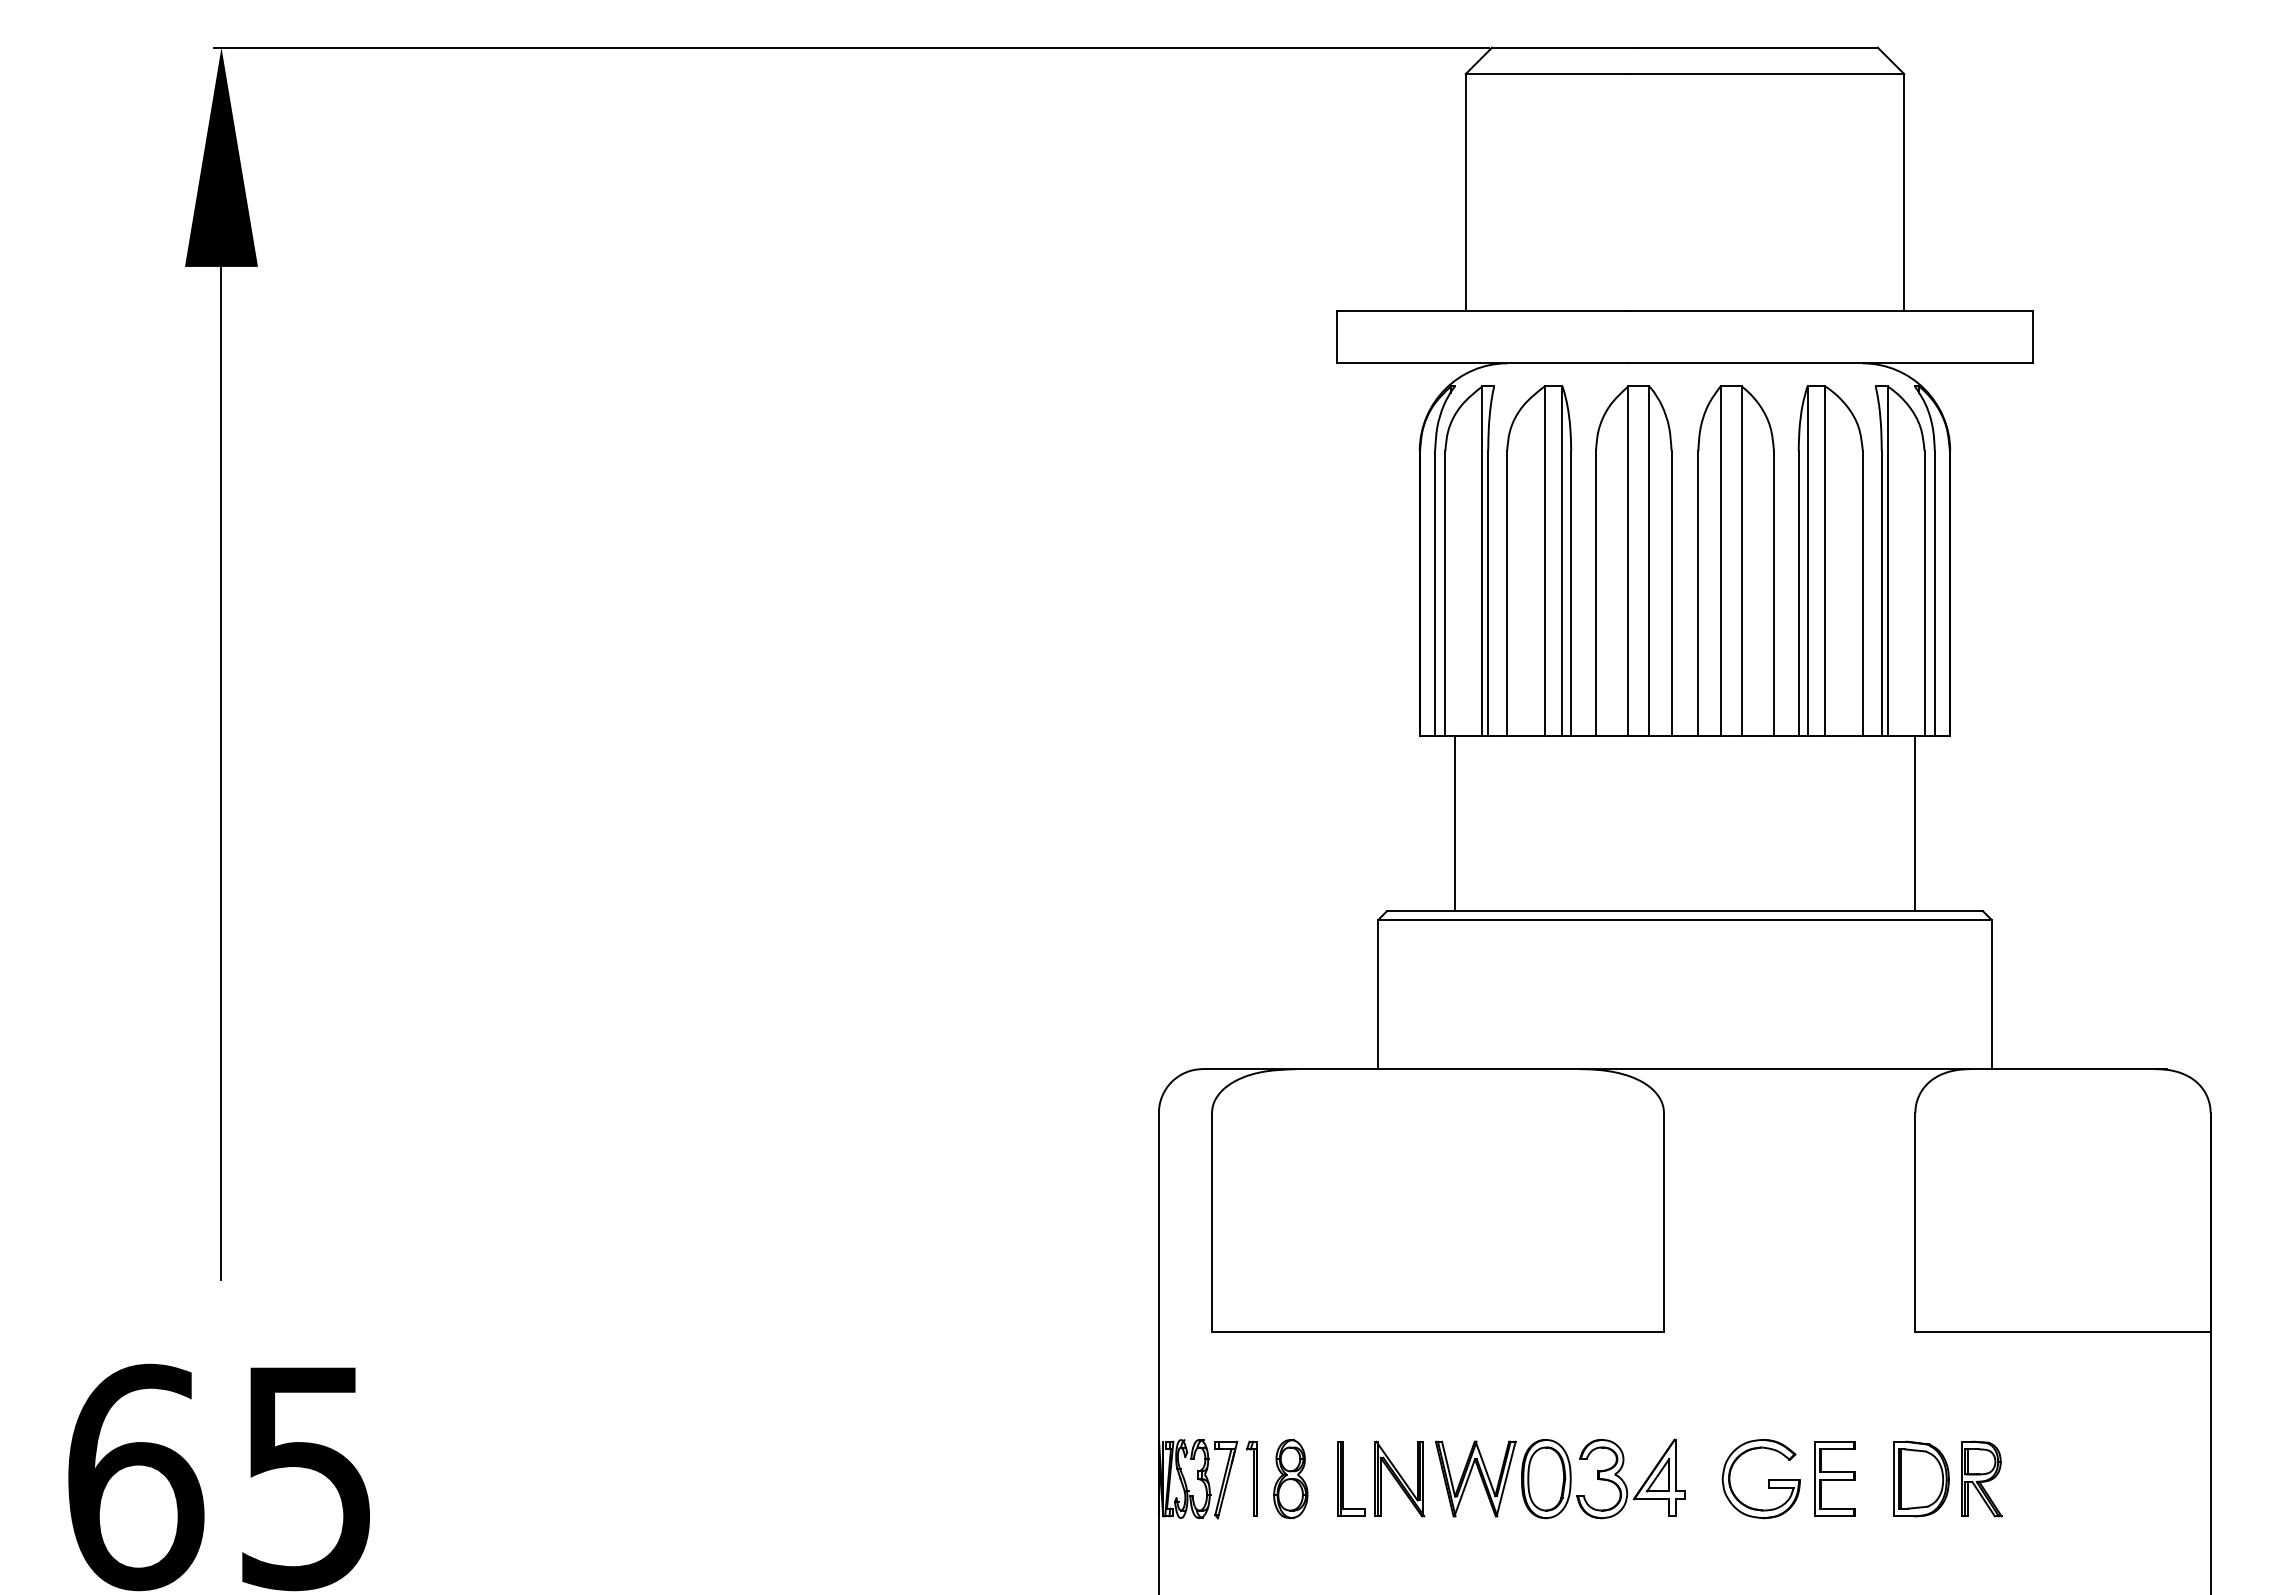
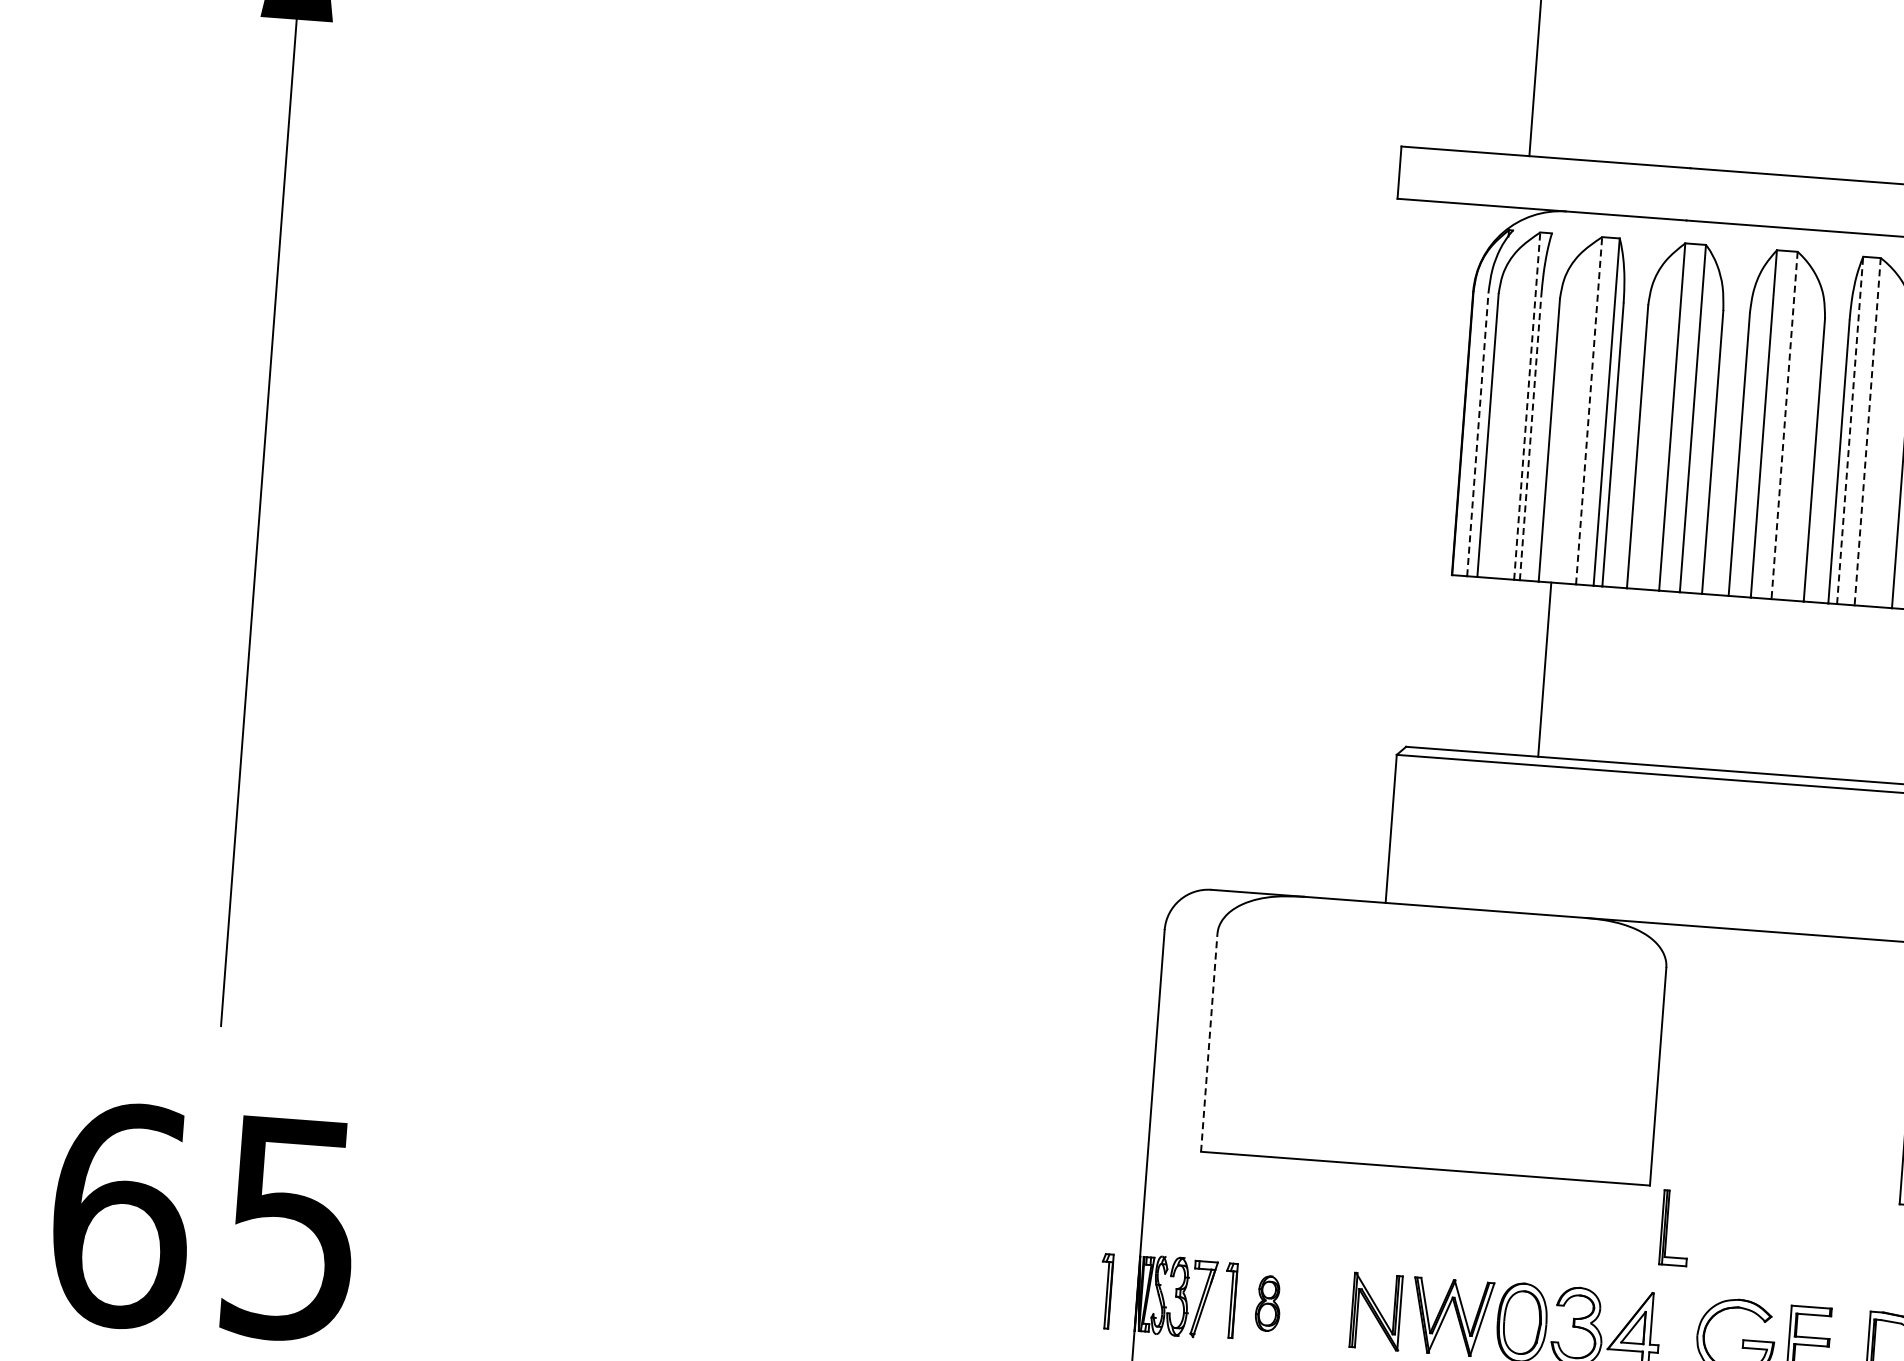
line: (1482, 561) -> (1527, 406), solid -> dashed
line: (1544, 561) -> (1588, 411), solid -> dashed
line: (1741, 561) -> (1784, 425), solid -> dashed
line: (1807, 561) -> (1850, 430), solid -> dashed
line: (1825, 561) -> (1867, 432), solid -> dashed
line: (1435, 593) -> (1478, 434), solid -> dashed
line: (1488, 593) -> (1530, 438), solid -> dashed
line: (1454, 823) -> (1544, 669), moved
line: (1212, 1222) -> (1209, 1042), solid -> dashed
part: (1126, 1478) -> (1105, 1290), added
part: (1343, 1478) -> (1667, 1227), moved
part: (1290, 1479) -> (1267, 1303), size x0.7

